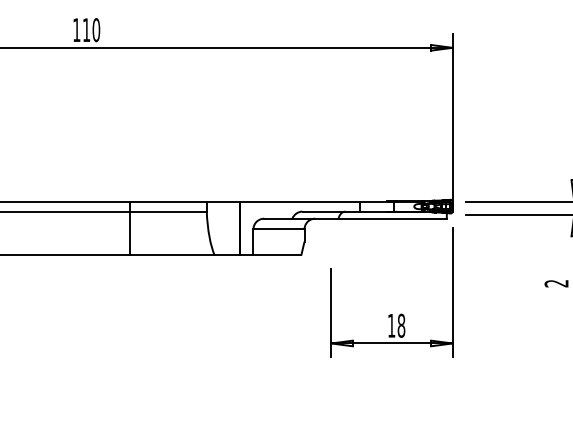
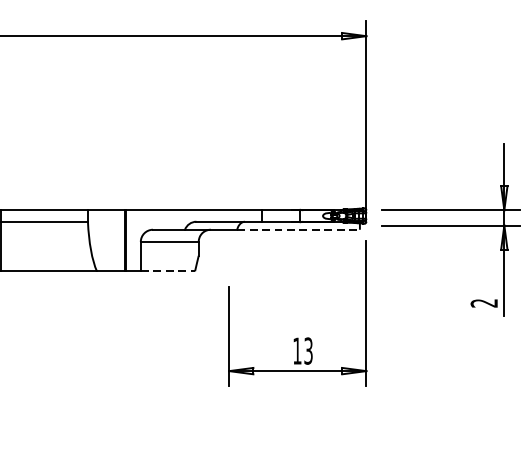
line: (393, 218) -> (299, 229), solid -> dashed
line: (277, 255) -> (168, 271), solid -> dashed
text: (401, 325) -> (308, 350), 18 -> 13

